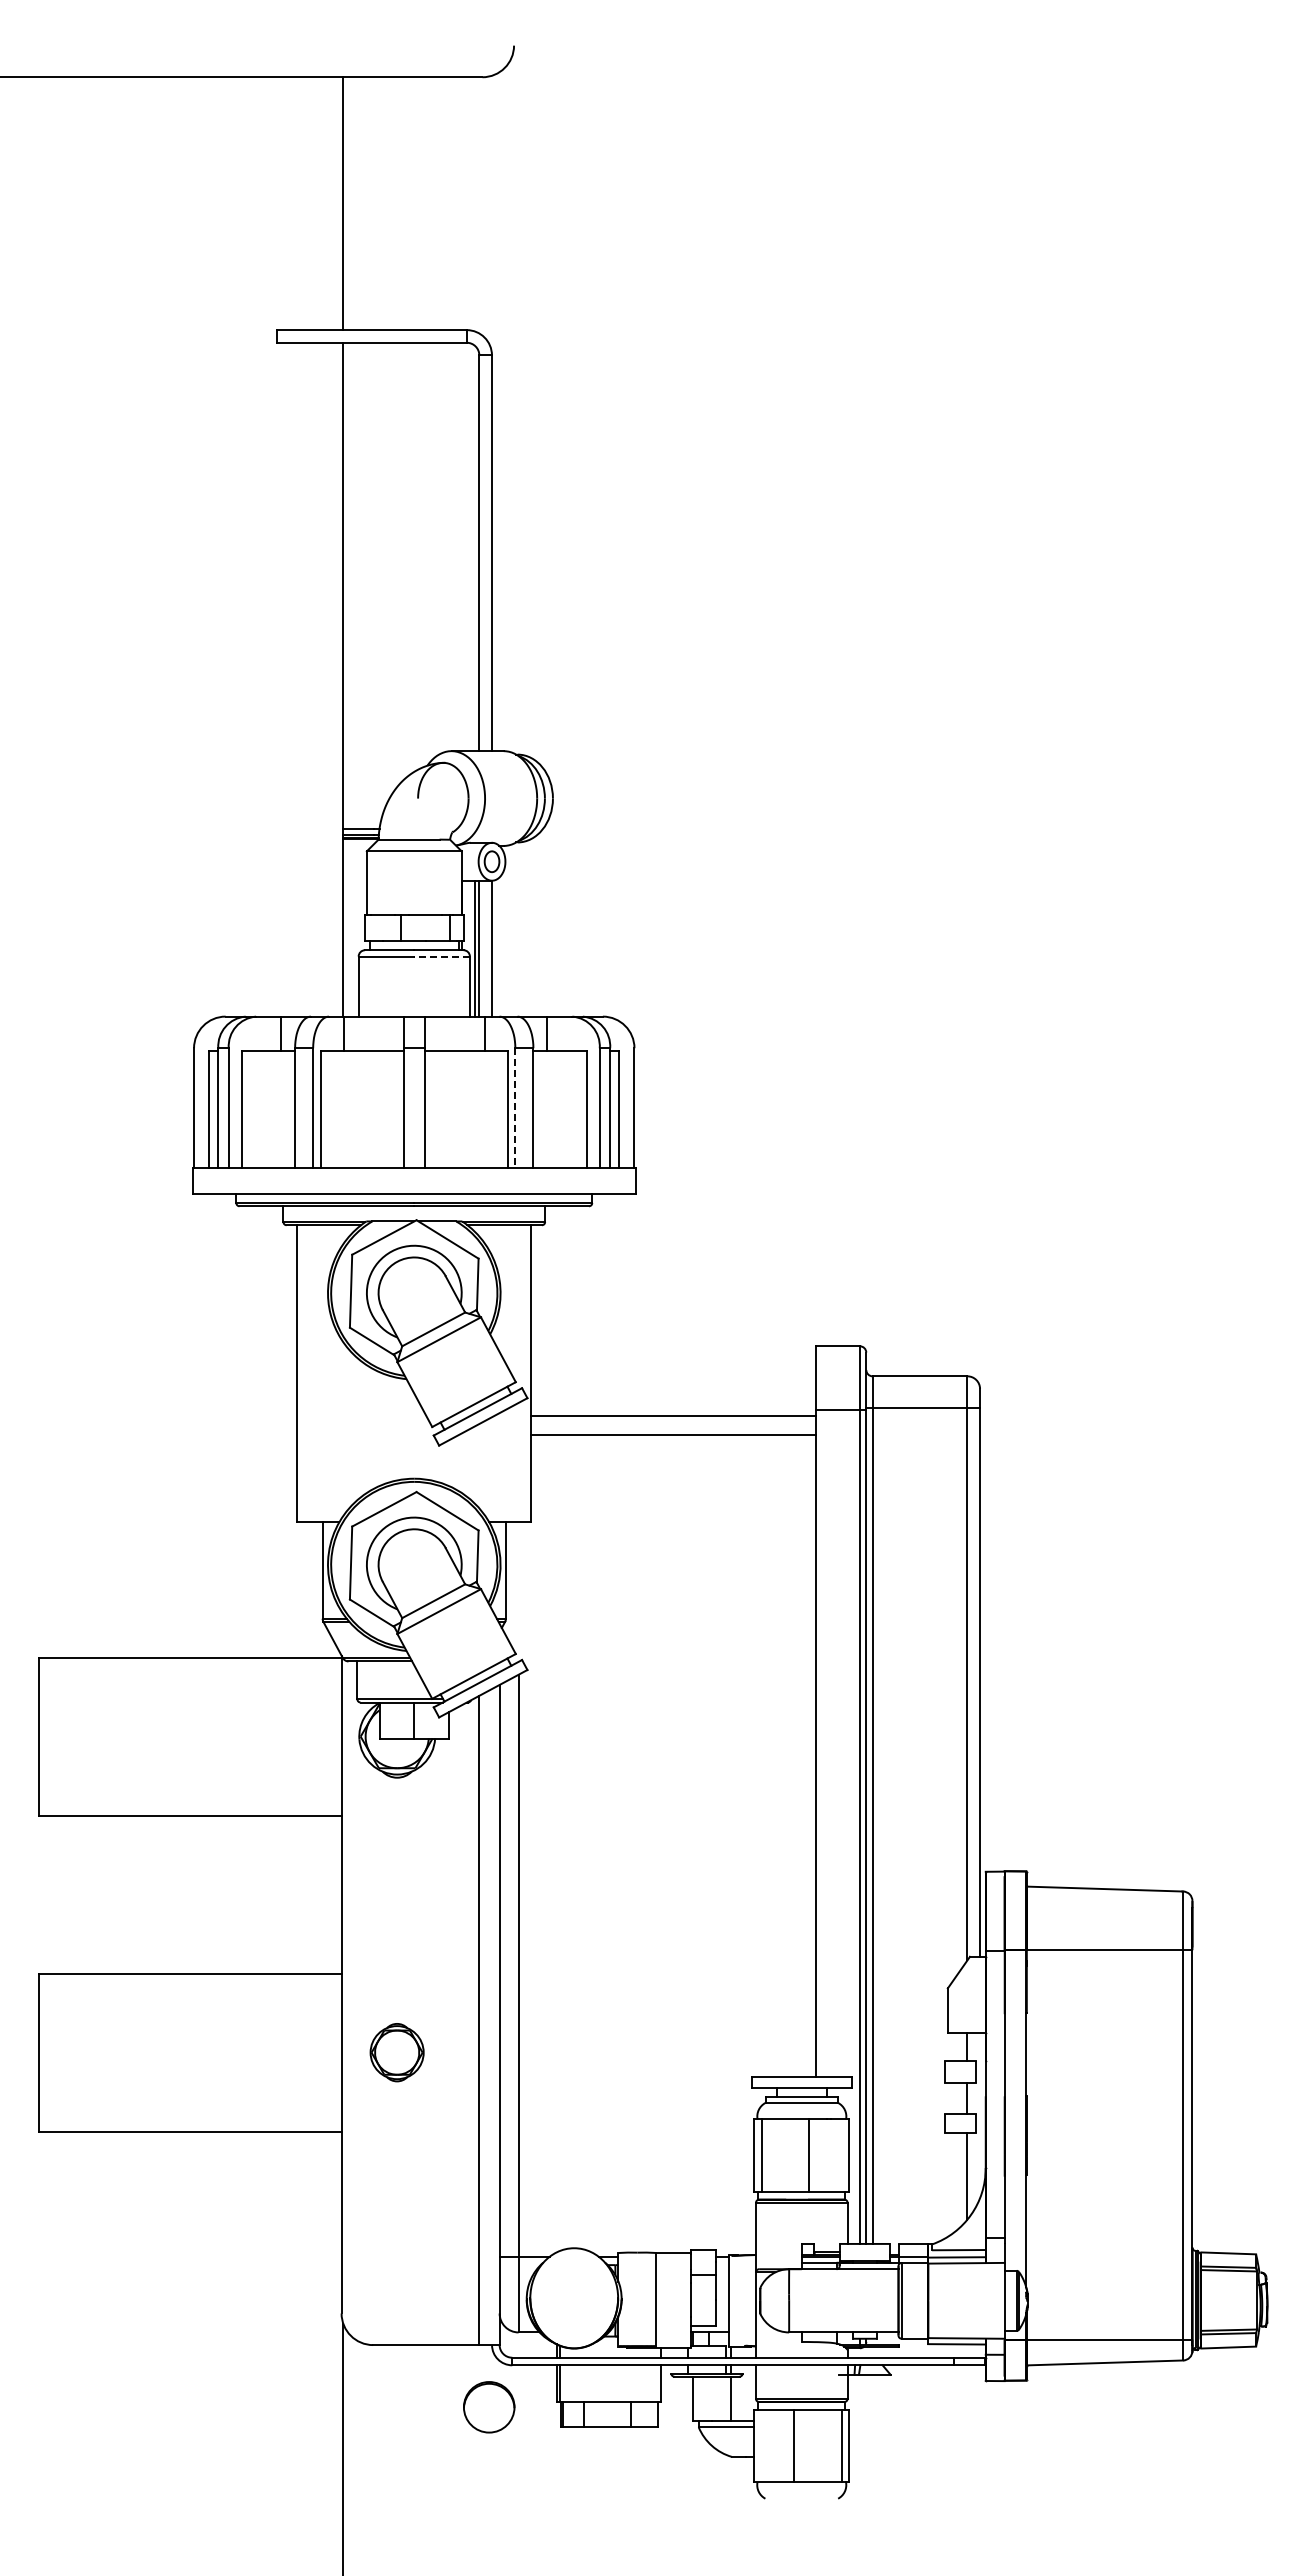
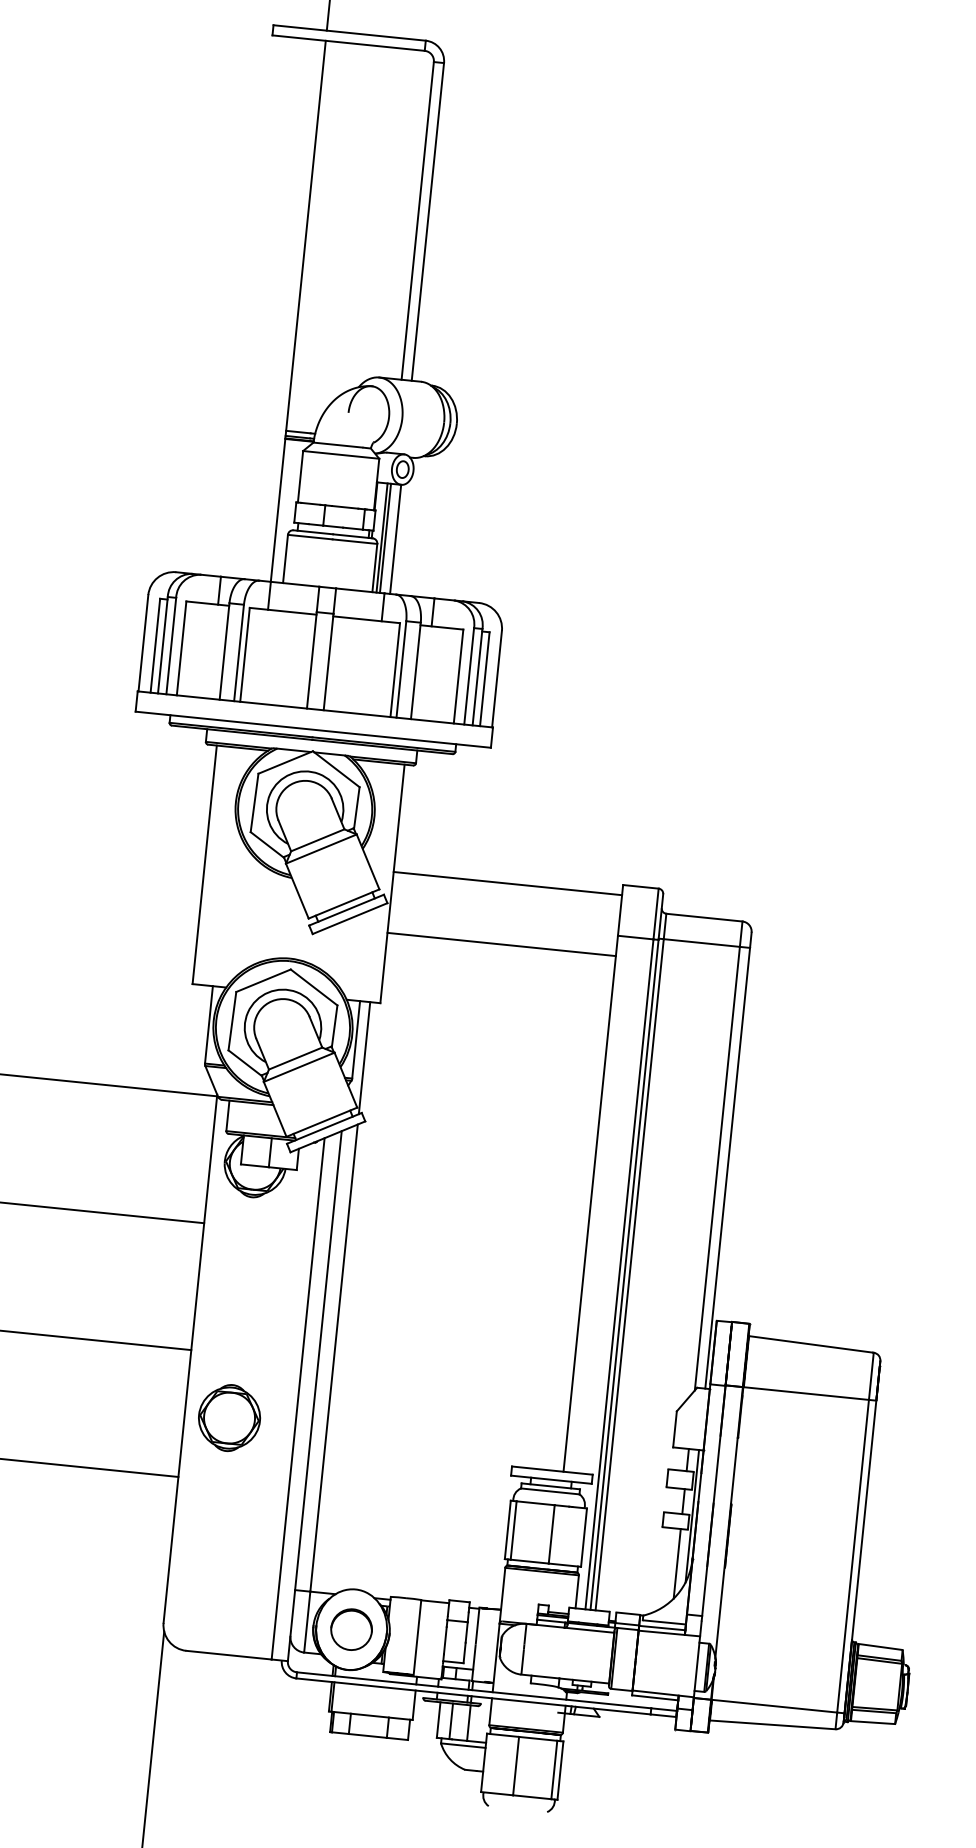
line: (442, 956) -> (355, 541), dashed -> solid
line: (515, 1108) -> (401, 669), dashed -> solid
line: (673, 1415) -> (507, 883), moved
line: (518, 1591) -> (364, 1057), added
part: (396, 2052) -> (228, 1417), size x1.43
line: (980, 2115) -> (692, 1516), added
line: (708, 2398) -> (451, 1721), added
circle: (489, 2407) -> (351, 1629), moved

